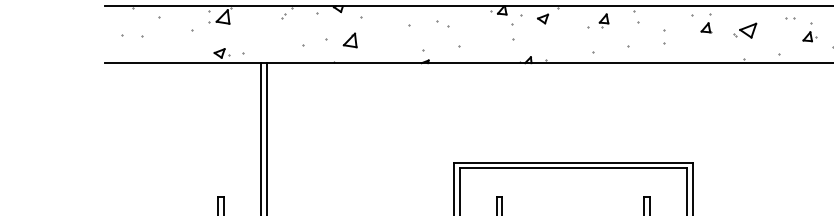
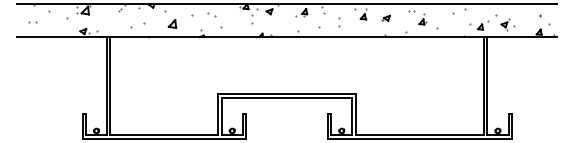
part: (744, 29) -> (385, 17), size x0.62
part: (131, 37) -> (32, 22), size x0.62
part: (350, 39) -> (172, 23), moved

